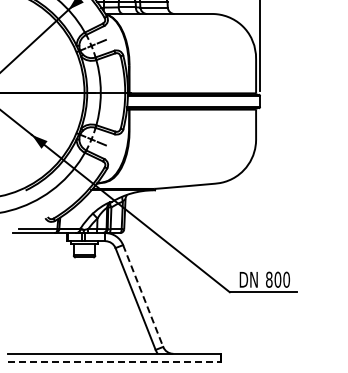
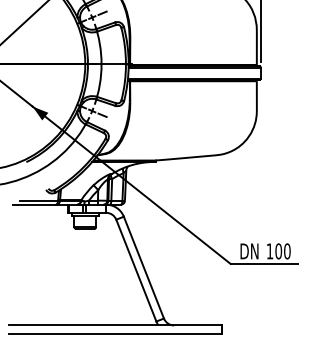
text: (269, 279) -> (270, 251), 800 -> 100
line: (143, 296) -> (144, 268), dashed -> solid
line: (114, 361) -> (115, 333), dashed -> solid

